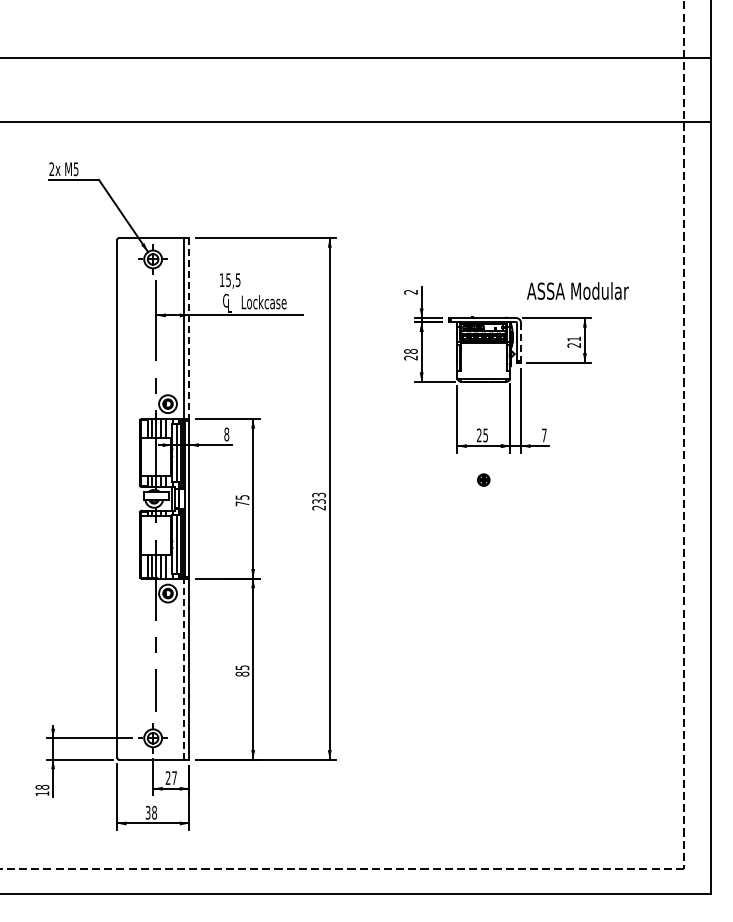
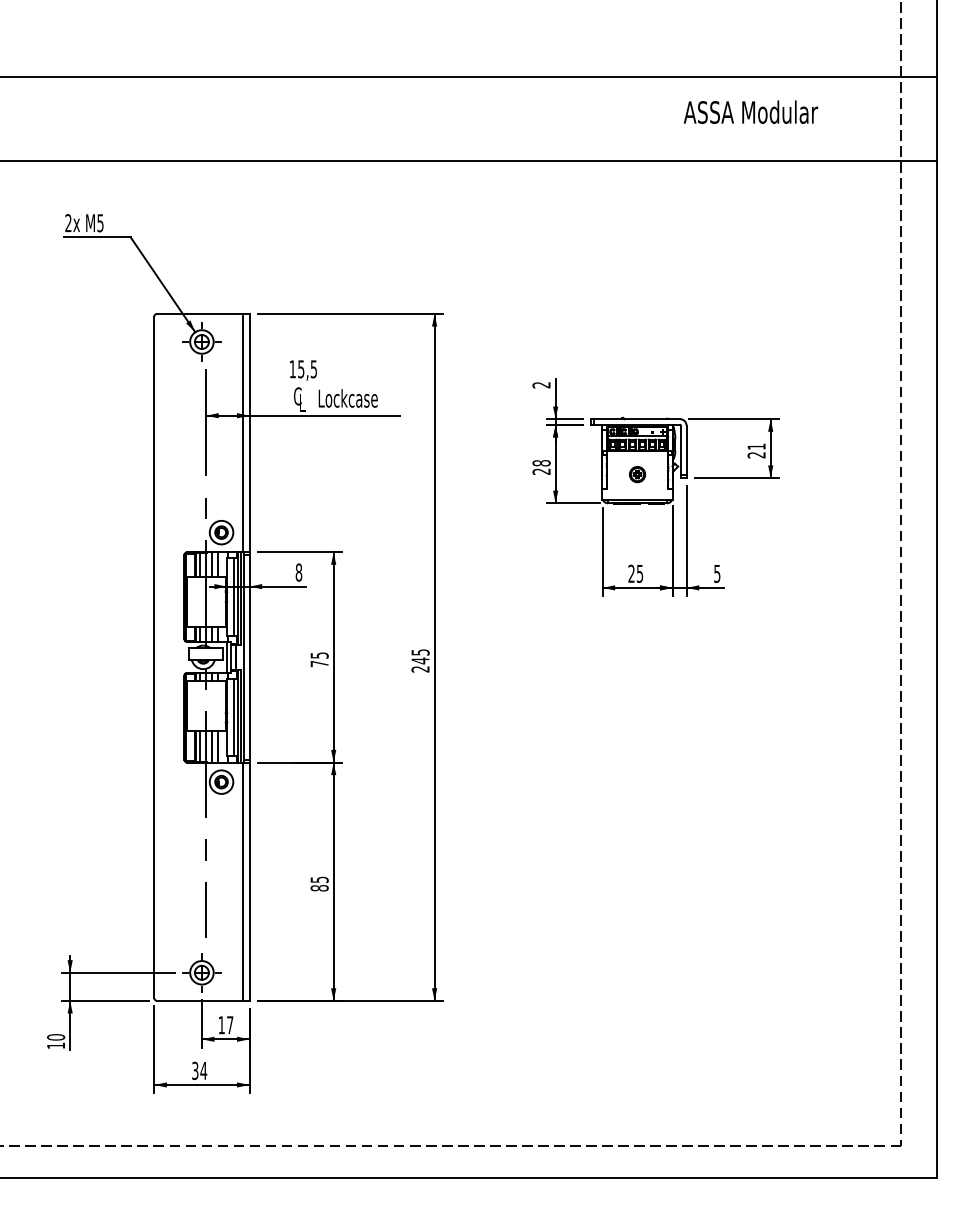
text: (577, 290) -> (750, 111), moved
line: (189, 329) -> (249, 434), dashed -> solid
line: (521, 341) -> (687, 450), dashed -> solid
text: (544, 435) -> (717, 573), 7 -> 5
part: (483, 479) -> (637, 473), moved
text: (318, 498) -> (419, 656), 233 -> 245
line: (184, 668) -> (243, 880), dashed -> solid
text: (167, 777) -> (220, 1024), 27 -> 17
text: (42, 786) -> (56, 1036), 18 -> 10
text: (154, 812) -> (203, 1070), 38 -> 34

